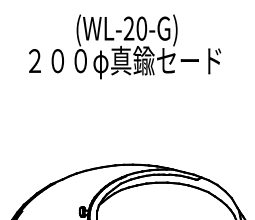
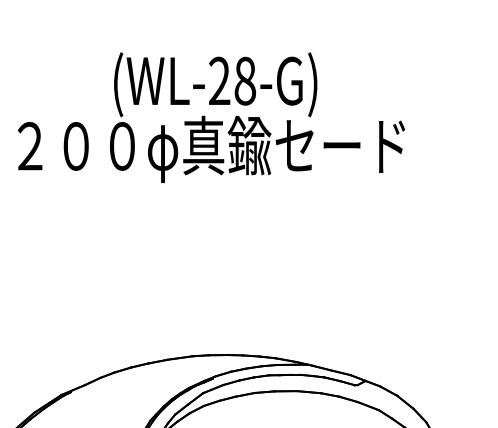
text: (141, 28) -> (244, 80), (WL-20-G) -> (WL-28-G)

